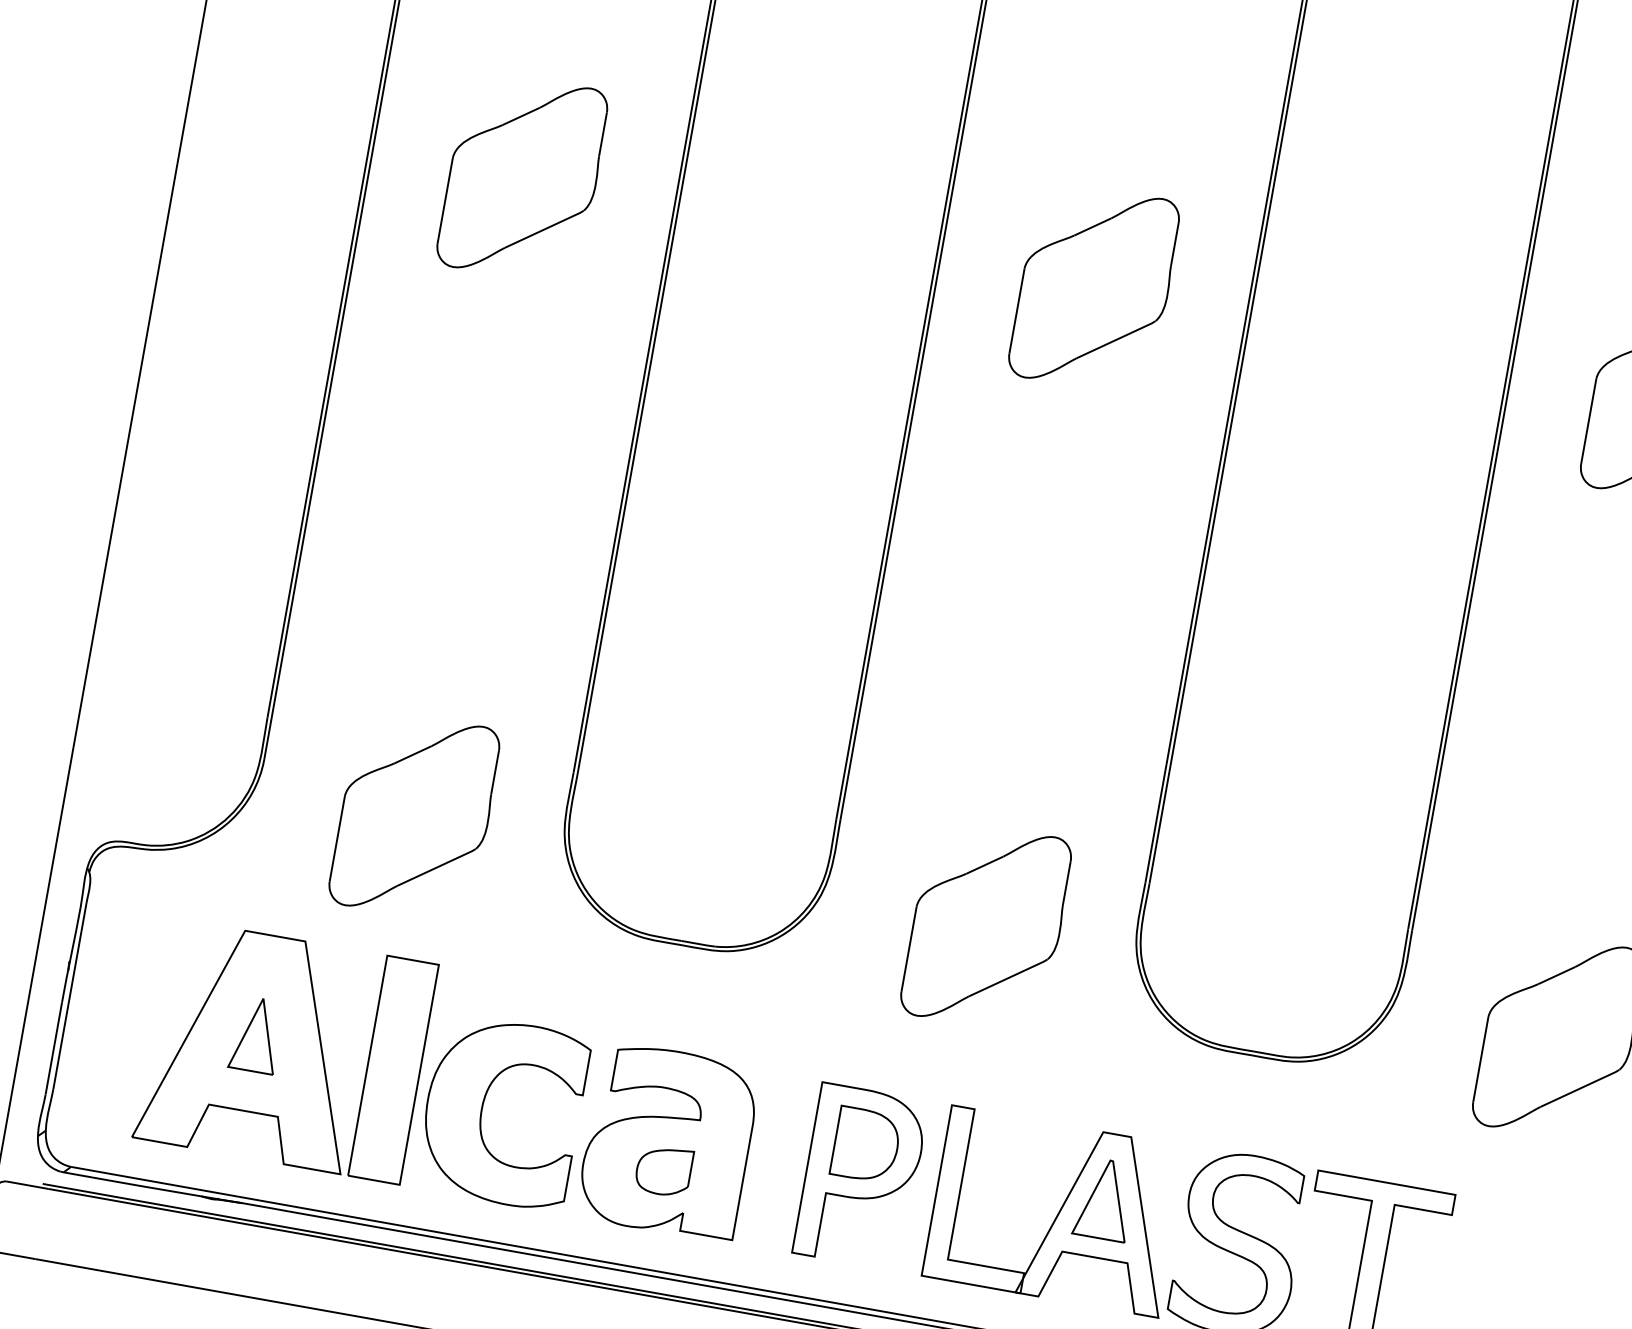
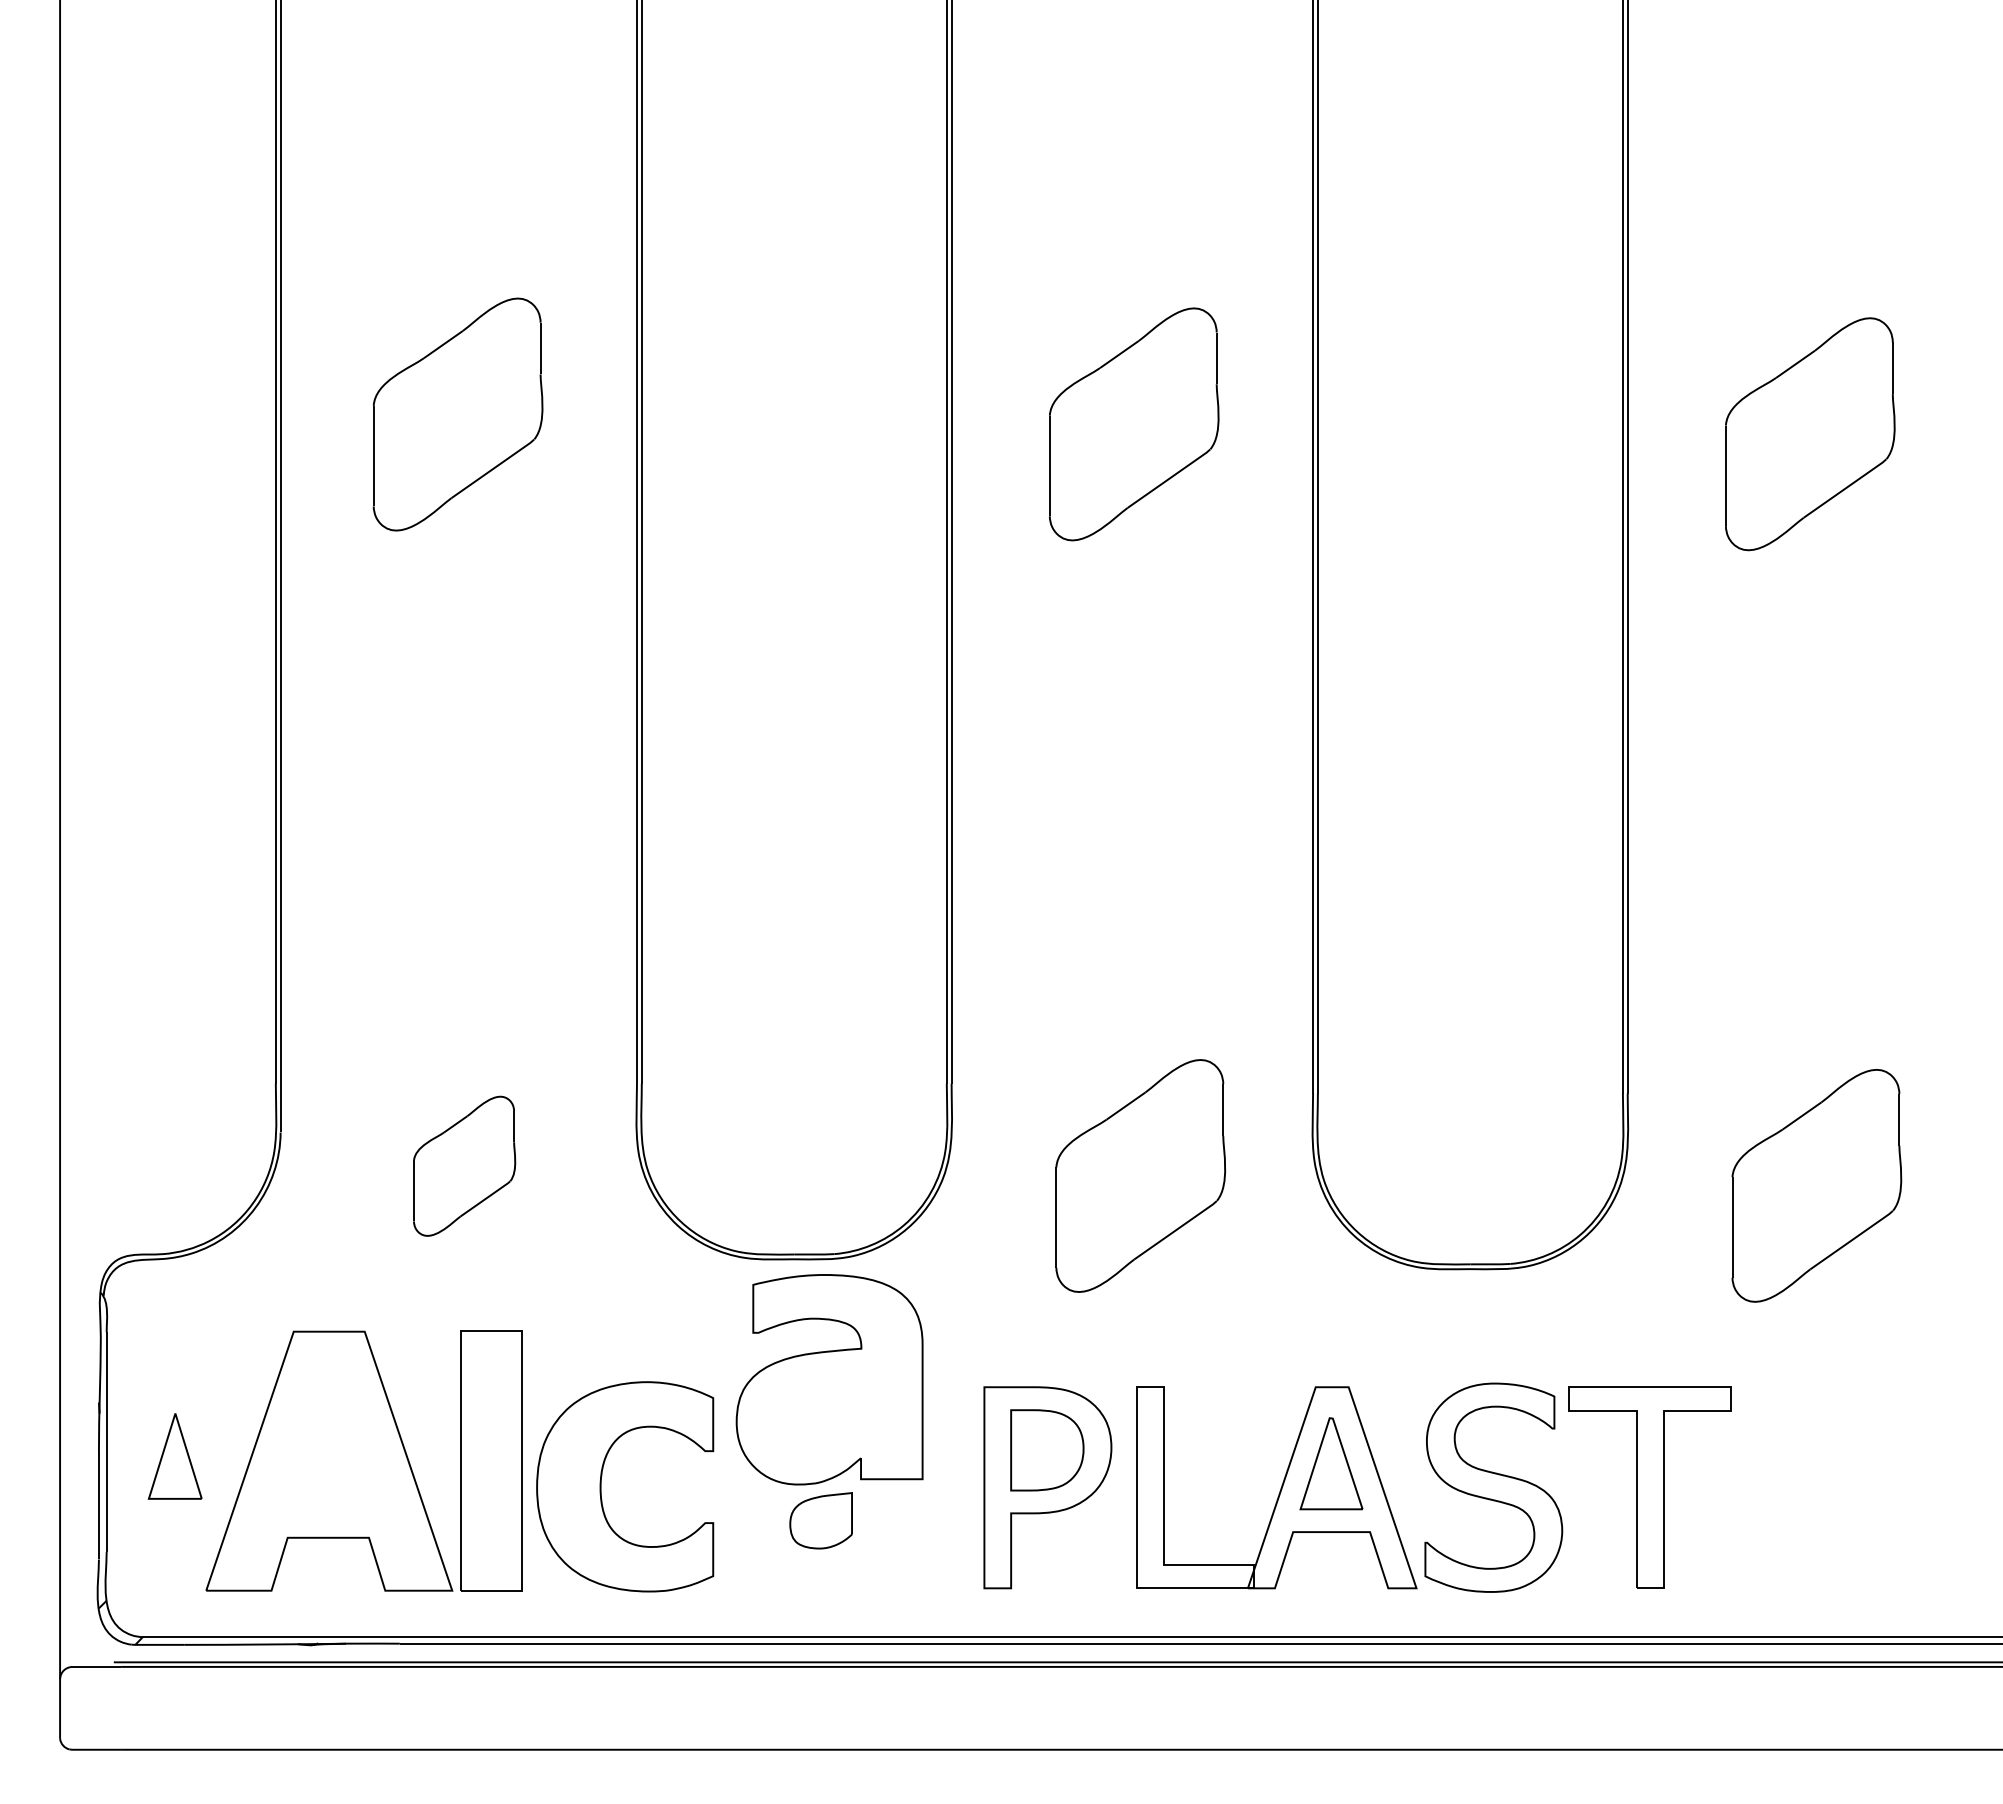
part: (414, 816) -> (464, 1166), size x0.6
part: (256, 1034) -> (174, 1456), moved
part: (668, 1141) -> (829, 1379), moved

